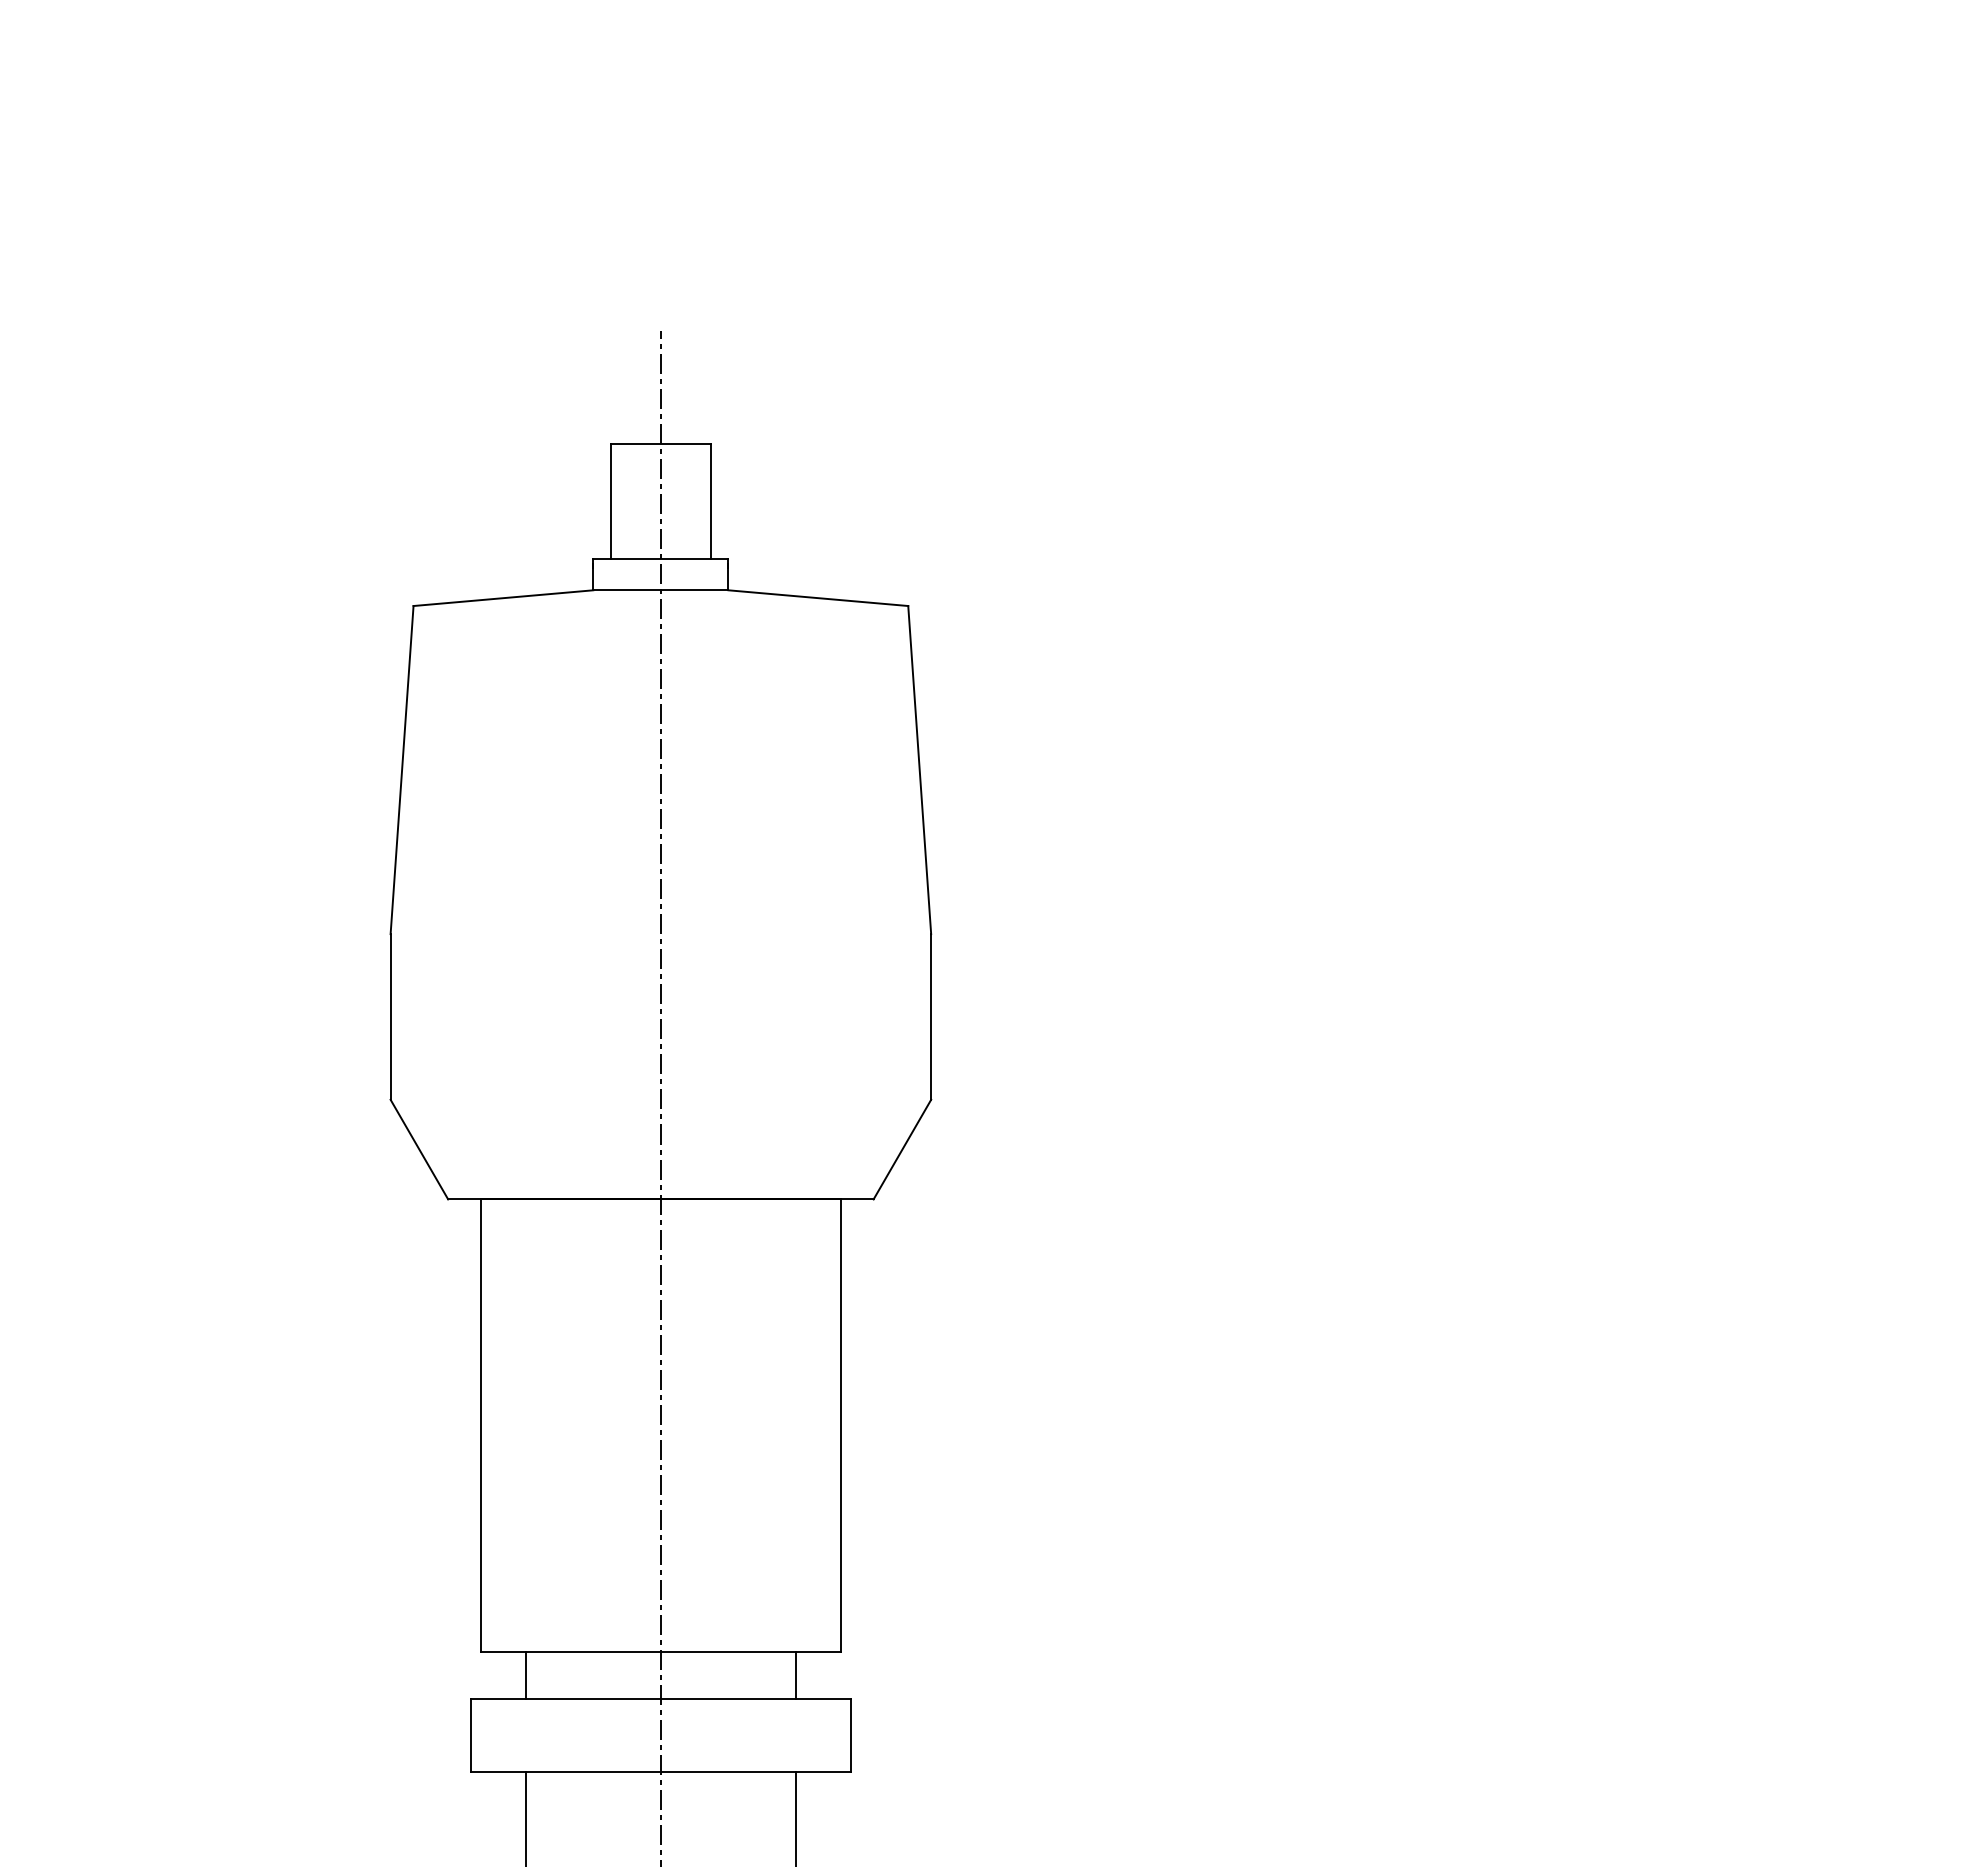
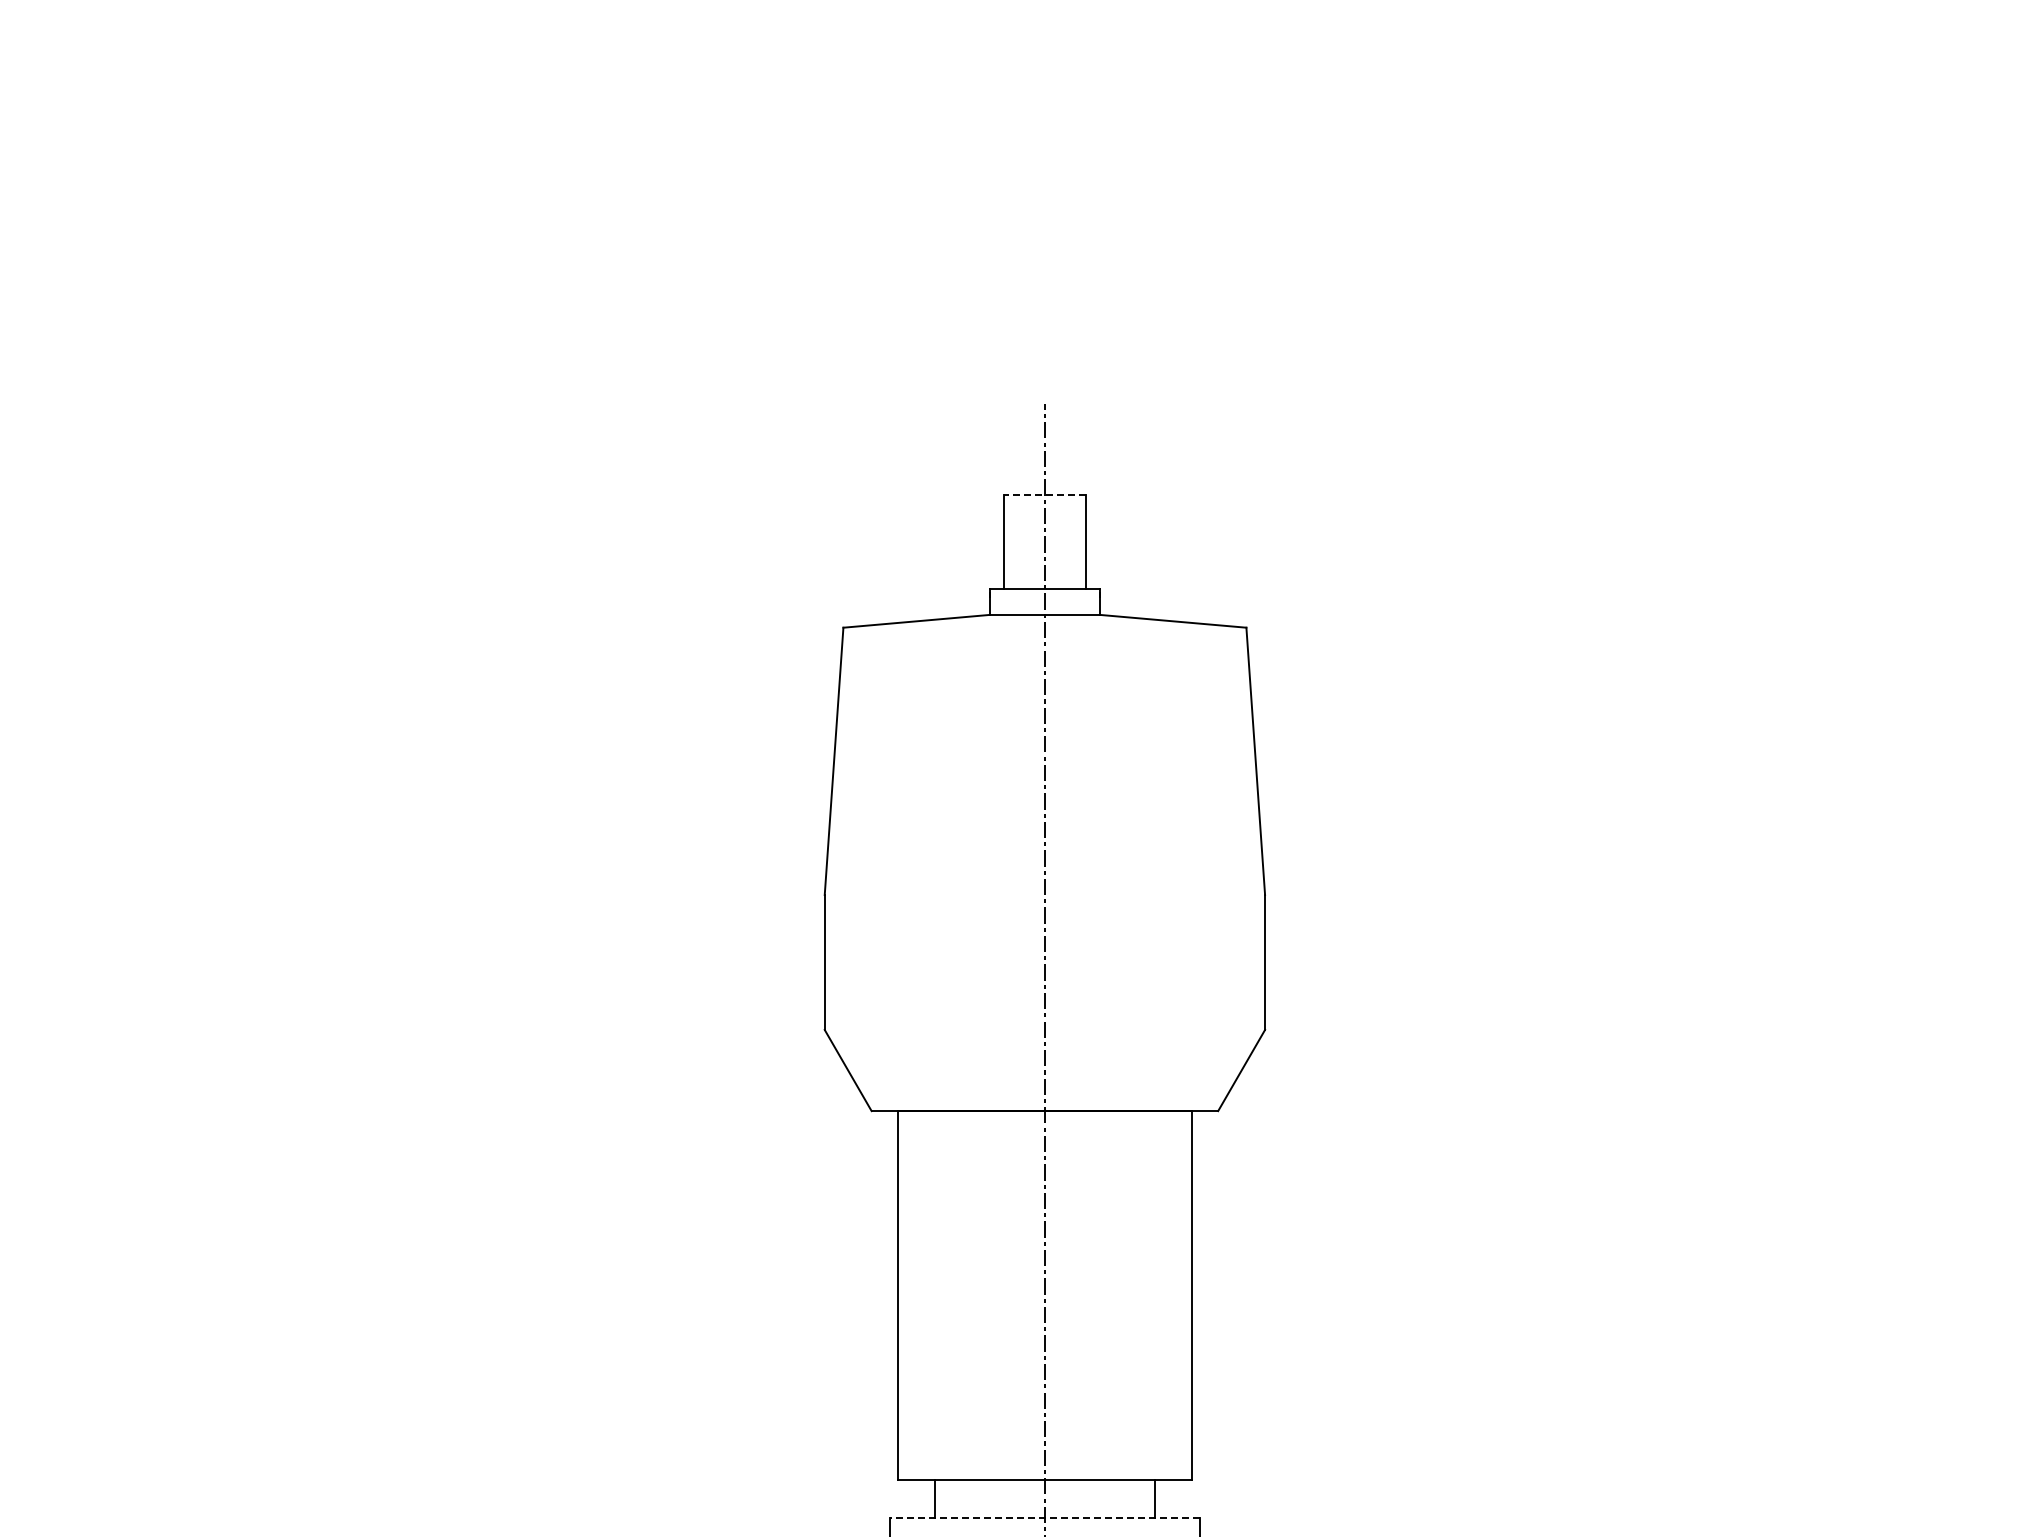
line: (660, 443) -> (1044, 495), solid -> dashed
line: (660, 1699) -> (1044, 1518), solid -> dashed

